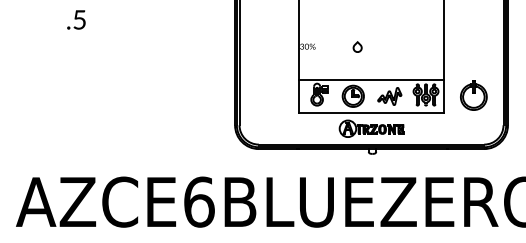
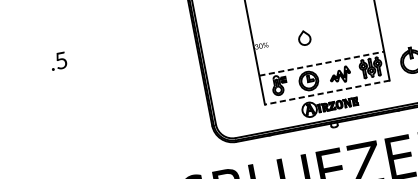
part: (357, 46) -> (304, 37), size x1.6
line: (371, 79) -> (321, 63), solid -> dashed
line: (371, 113) -> (327, 92), solid -> dashed

